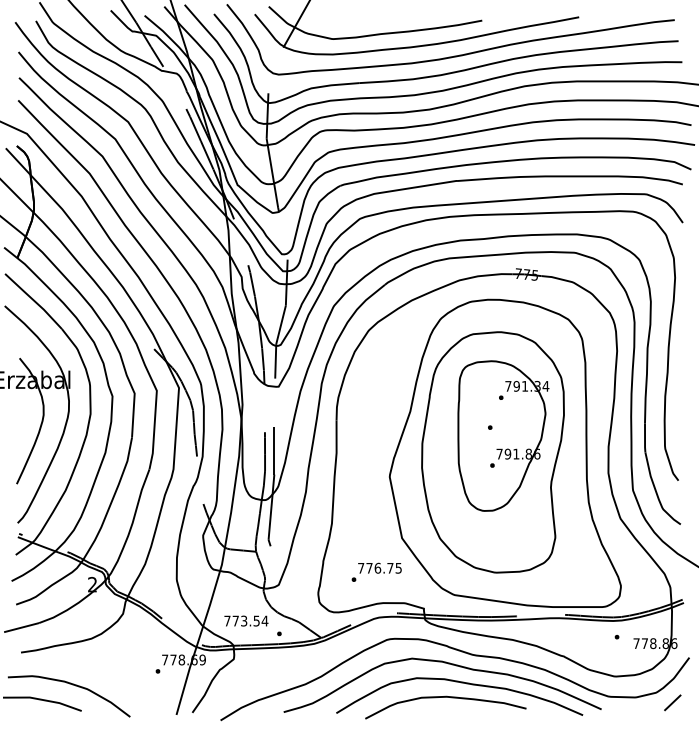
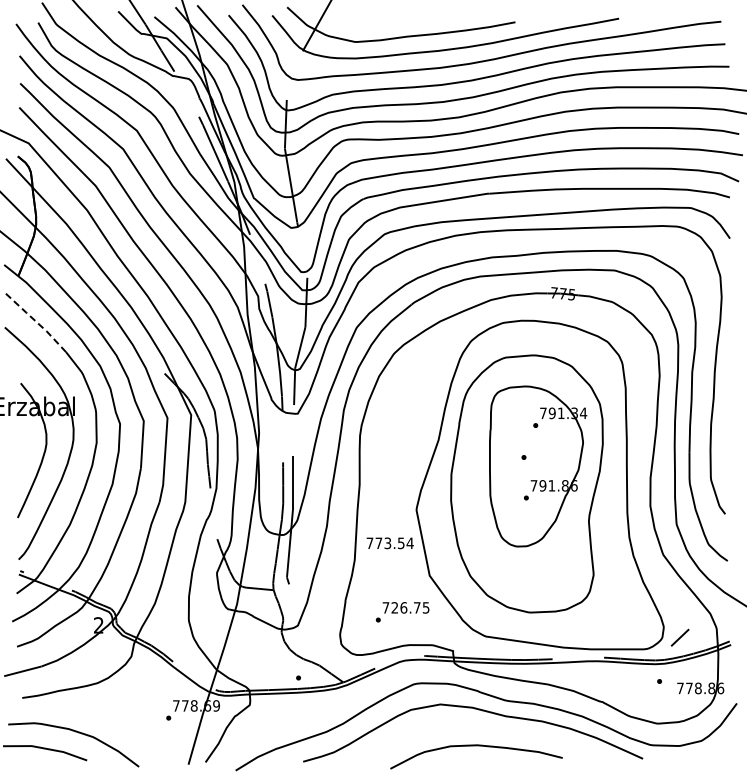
line: (33, 300) -> (35, 321), solid -> dashed
text: (369, 567) -> (394, 607), 776.75 -> 726.75
text: (245, 621) -> (389, 543), moved
curve: (463, 683) -> (495, 731), removed
line: (672, 702) -> (679, 637), moved

